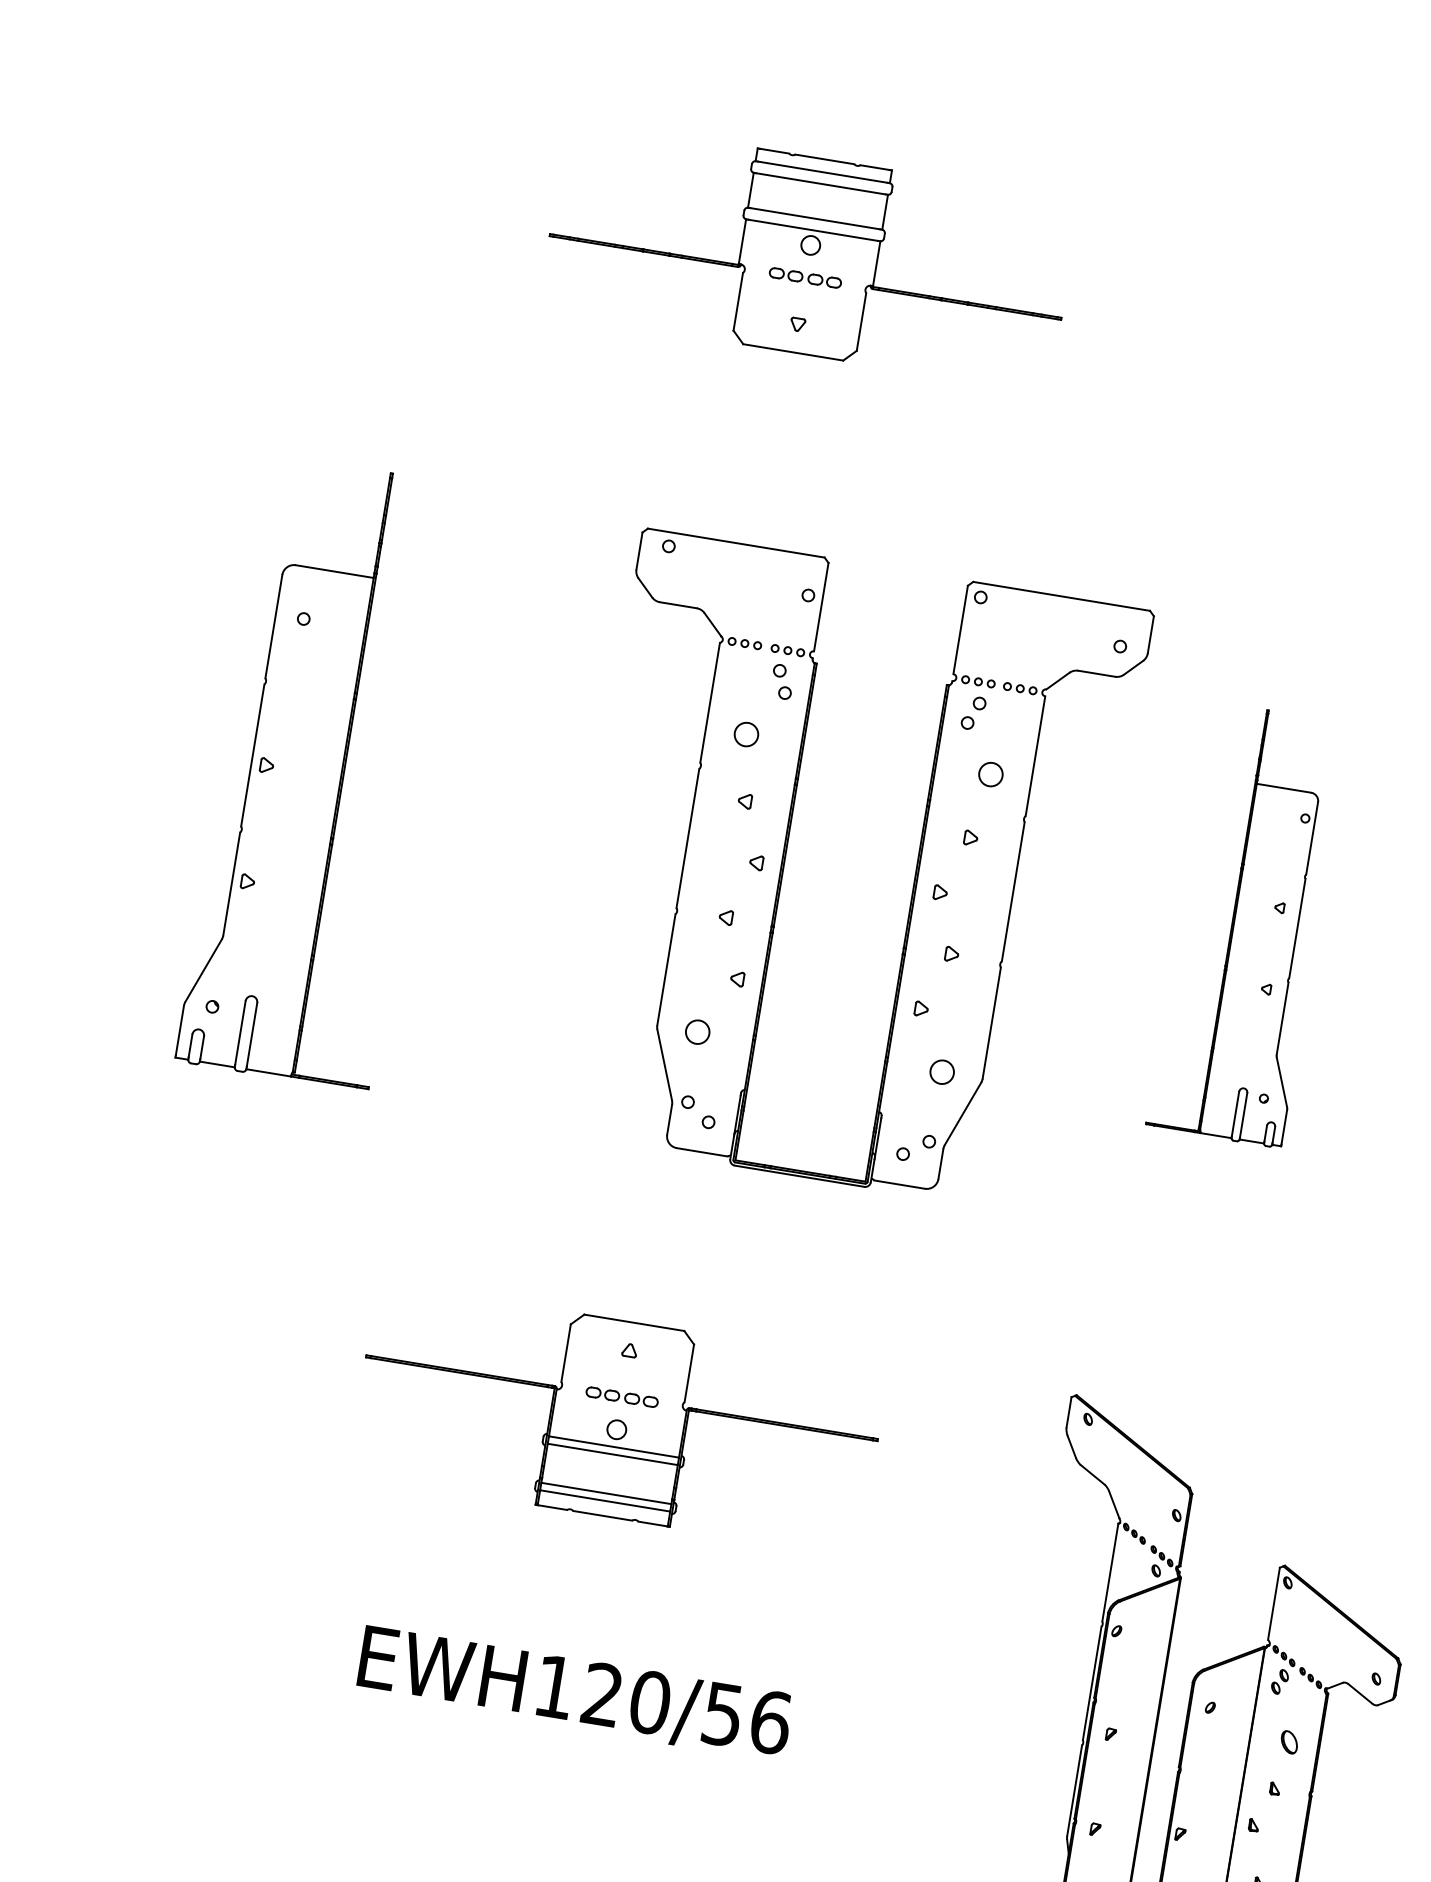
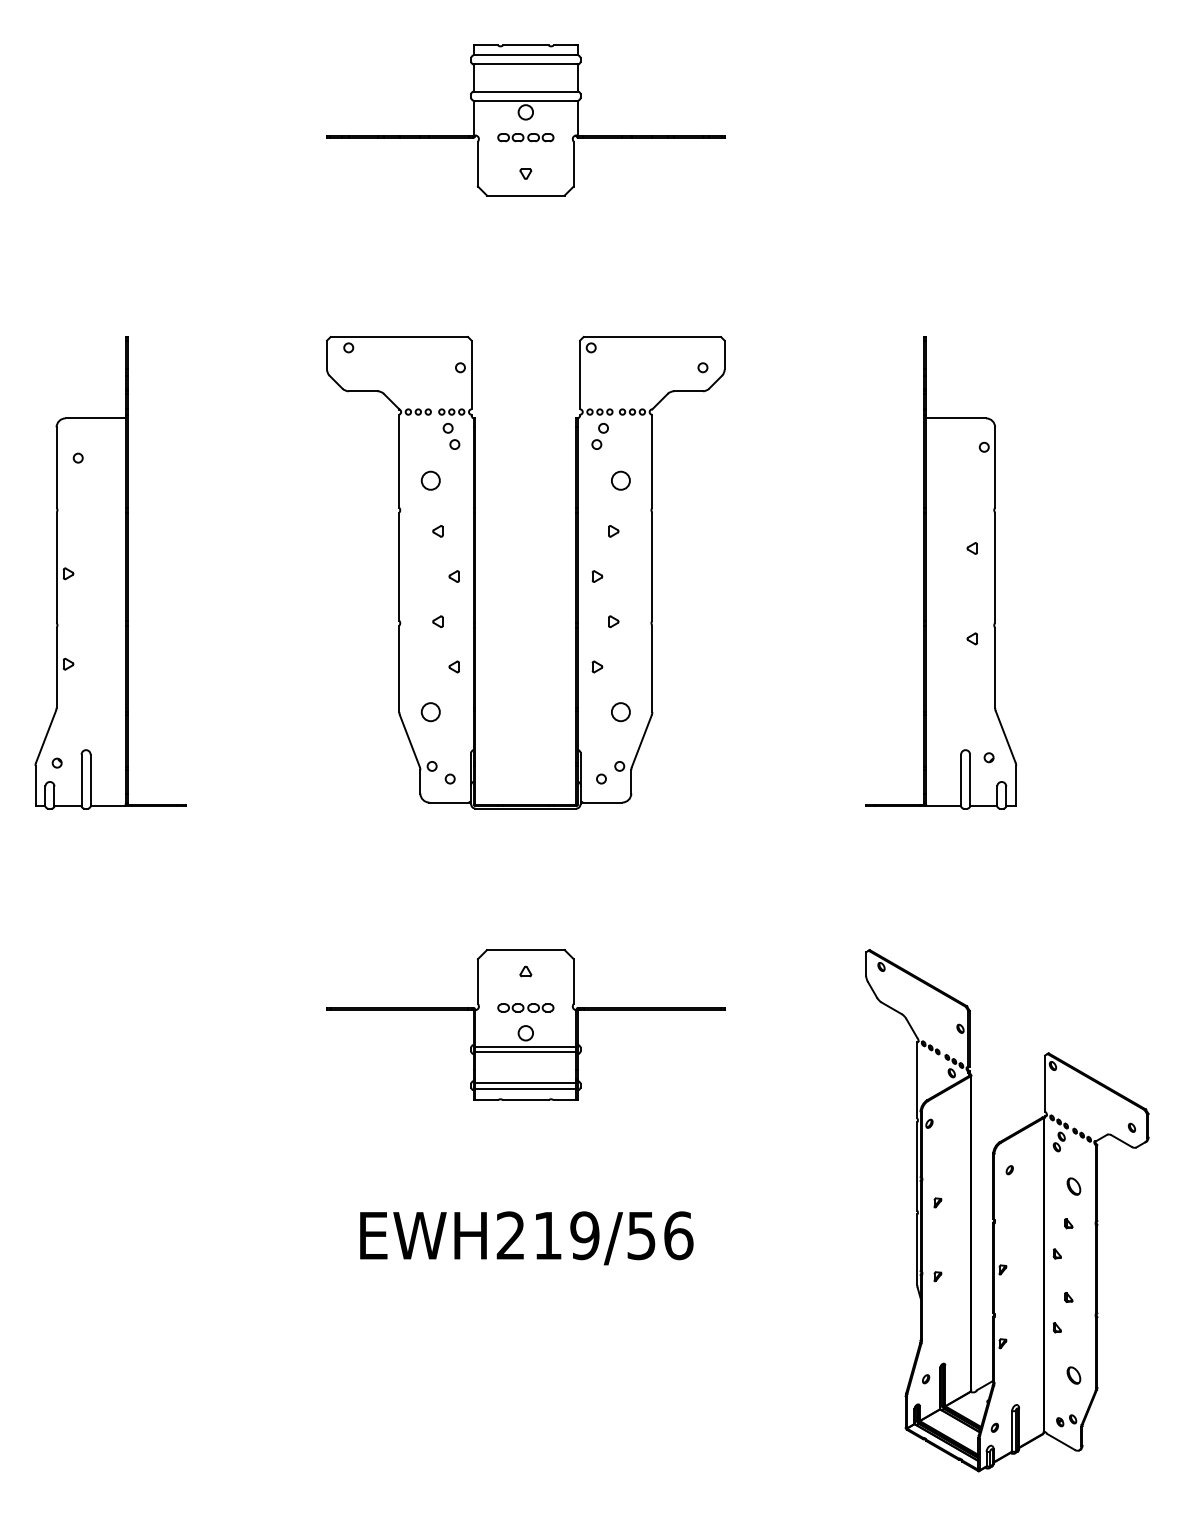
part: (321, 772) -> (110, 572), moved
part: (784, 861) -> (475, 572), moved
part: (1248, 924) -> (941, 572), size x1.43
text: (602, 1694) -> (547, 1235), EWH120/56 -> EWH219/56

